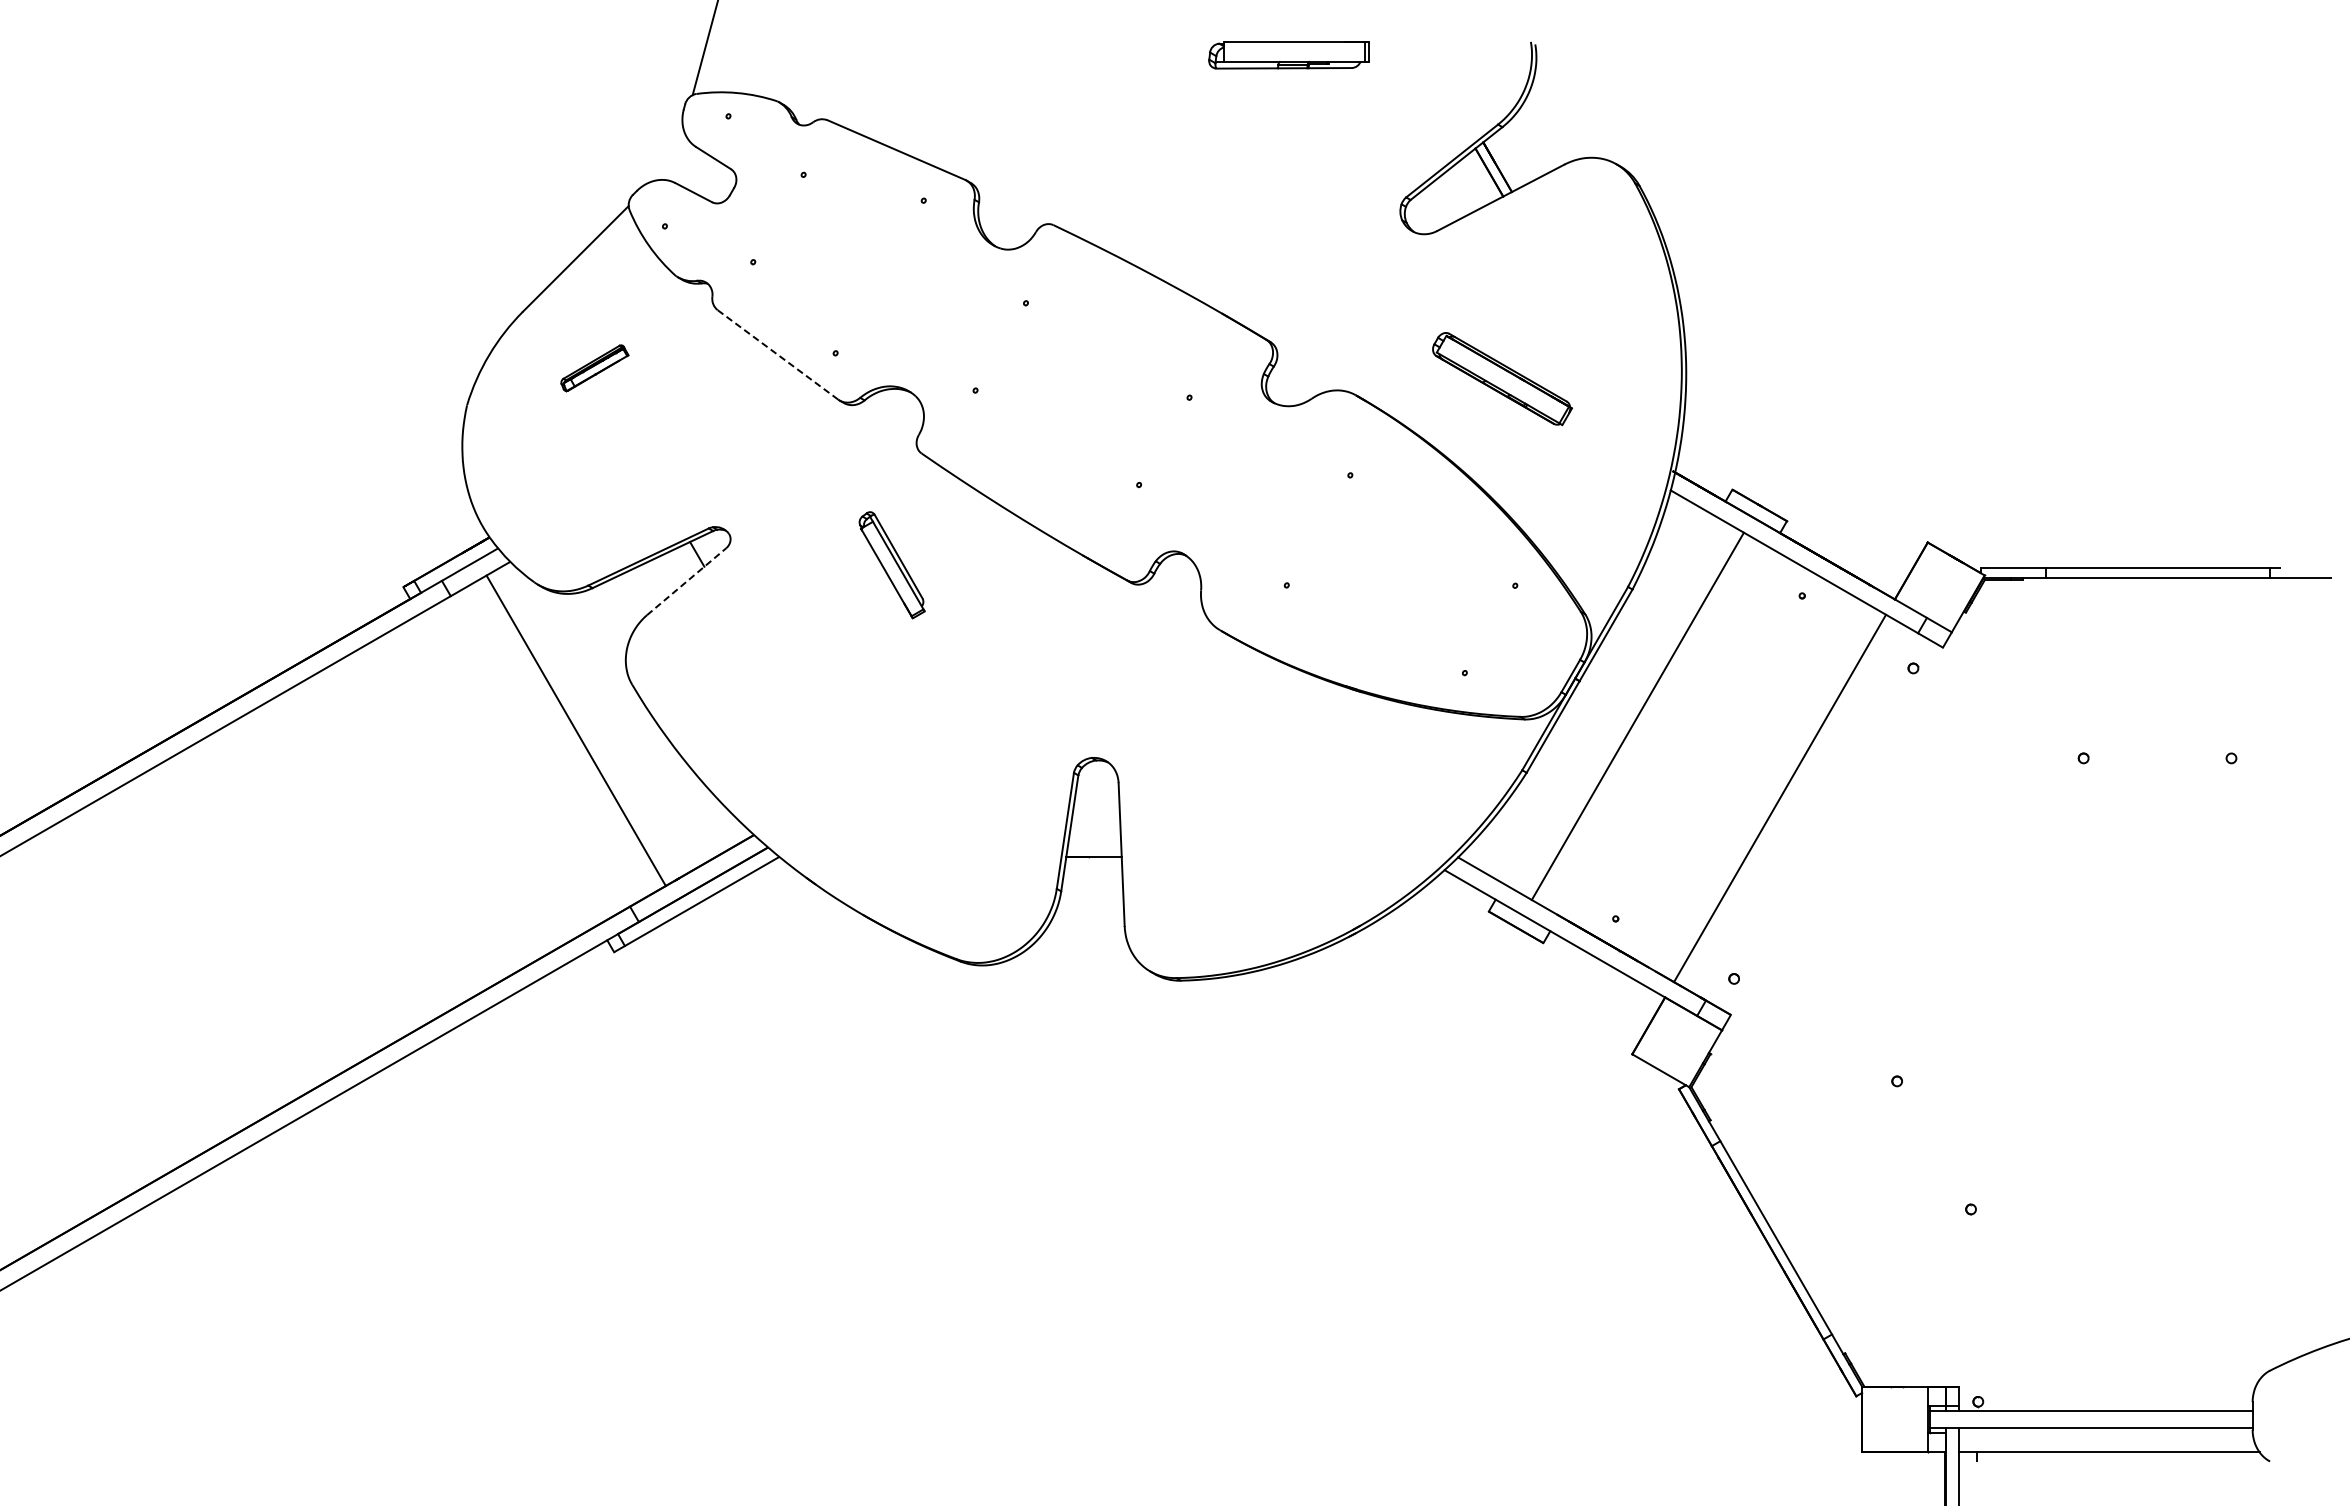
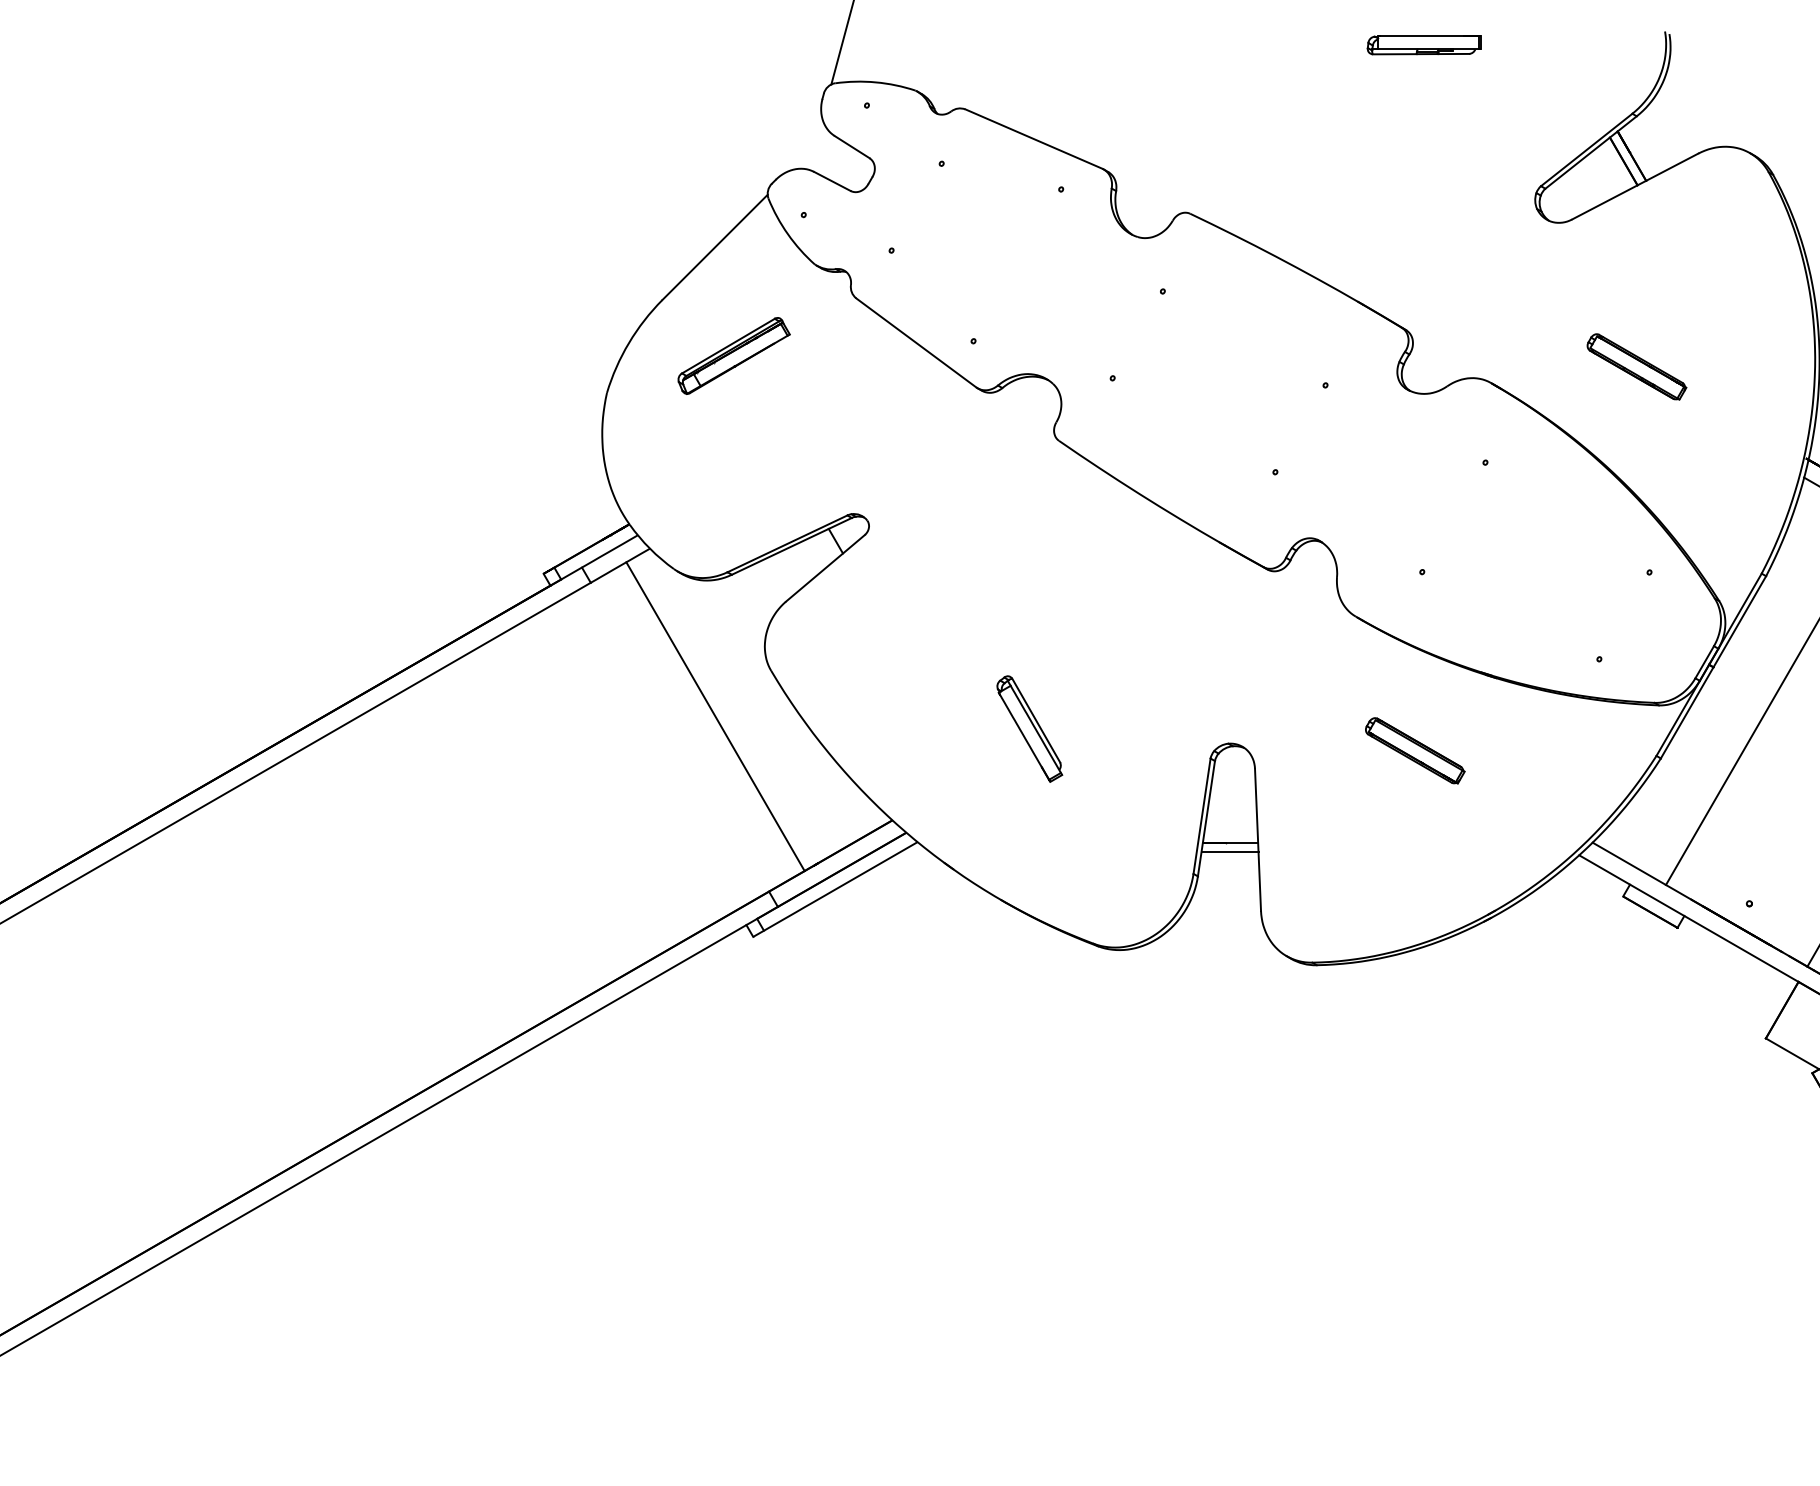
part: (1288, 55) -> (1423, 45), size x0.71
line: (777, 354) -> (915, 342), dashed -> solid
part: (594, 368) -> (733, 356), size x1.67
part: (1502, 379) -> (1636, 367), size x0.71
part: (891, 565) -> (1029, 729), moved
line: (686, 581) -> (825, 568), dashed -> solid
part: (1279, 765) -> (1415, 751), added
line: (1093, 867) -> (1230, 852), added

